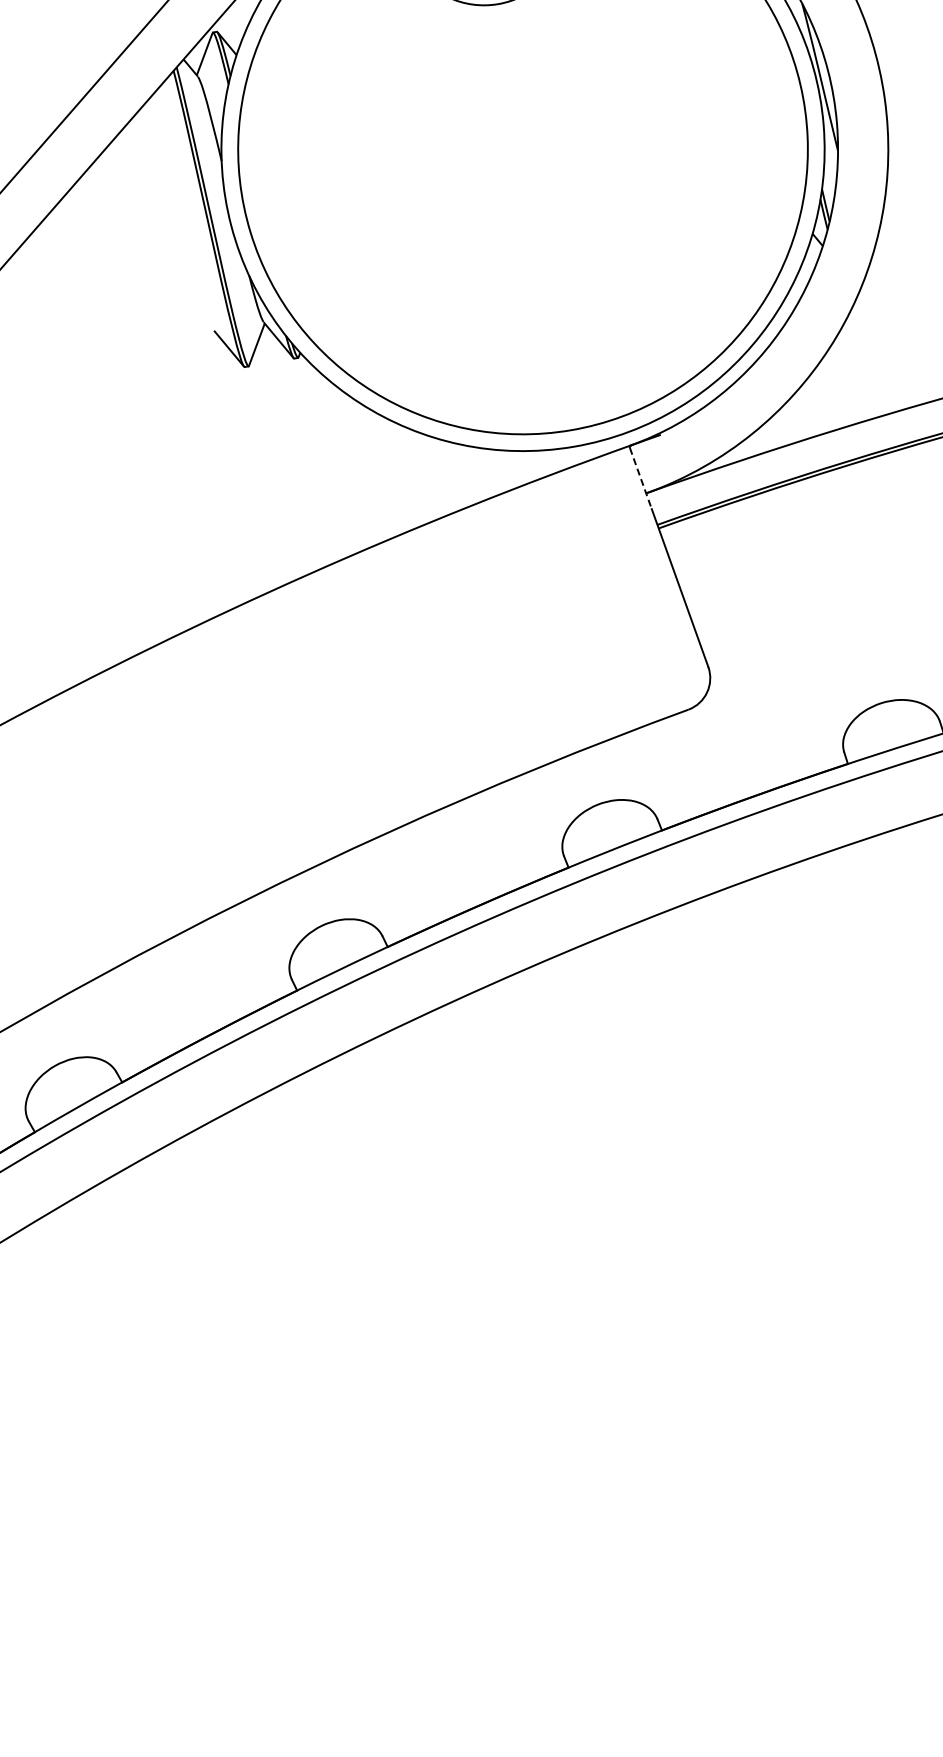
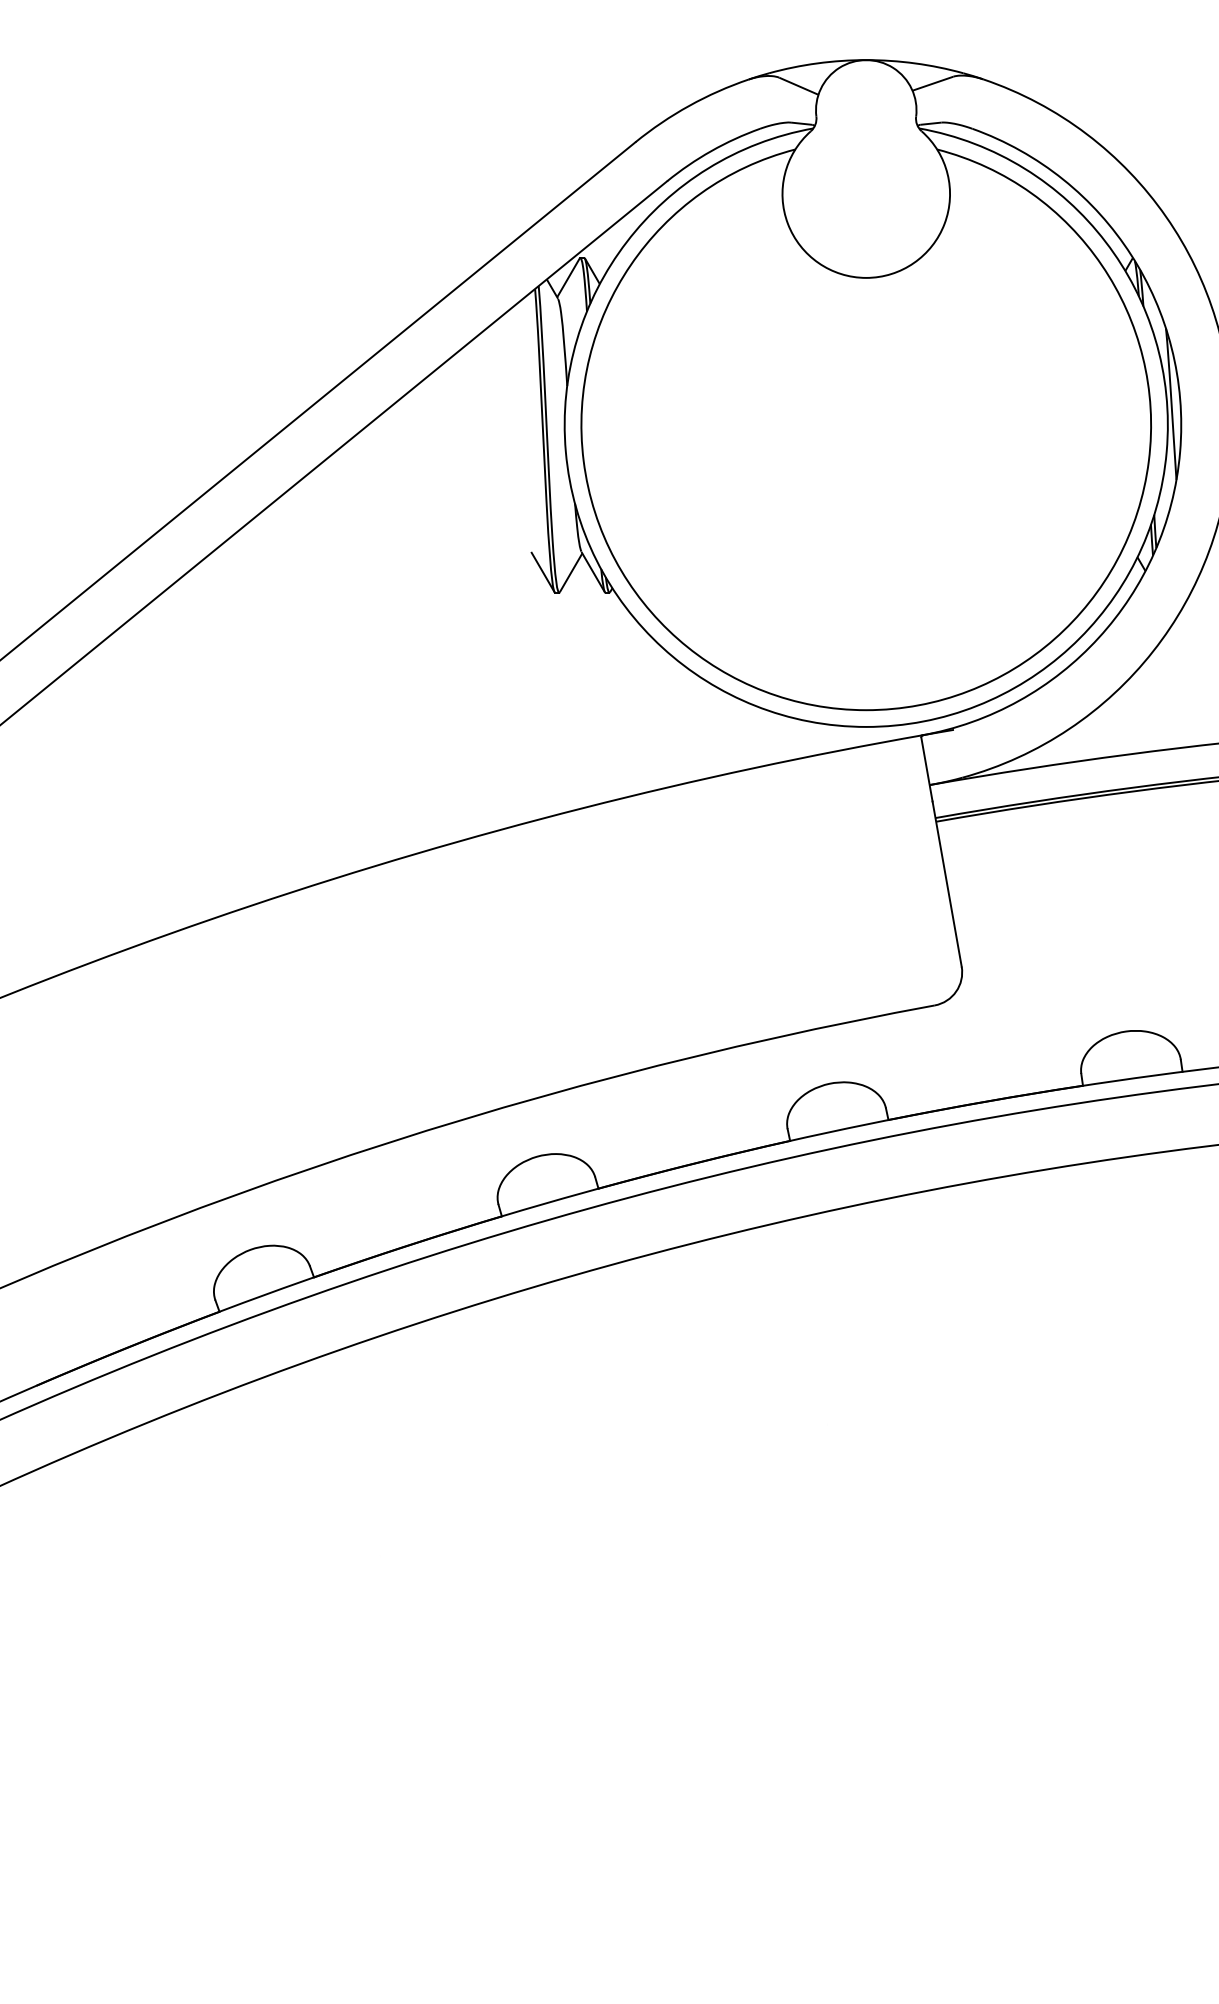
line: (641, 479) -> (927, 770), dashed -> solid

